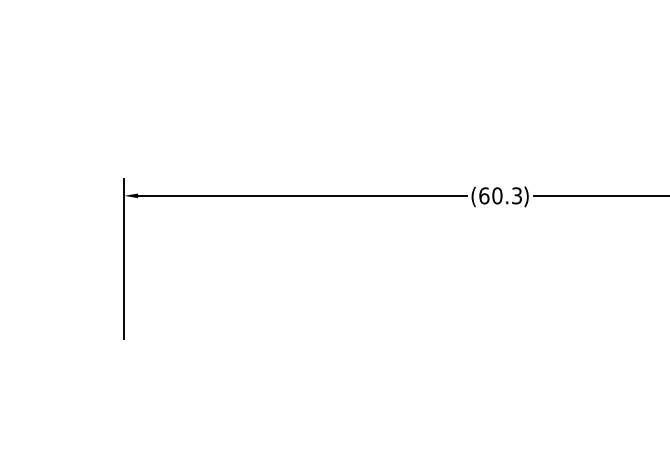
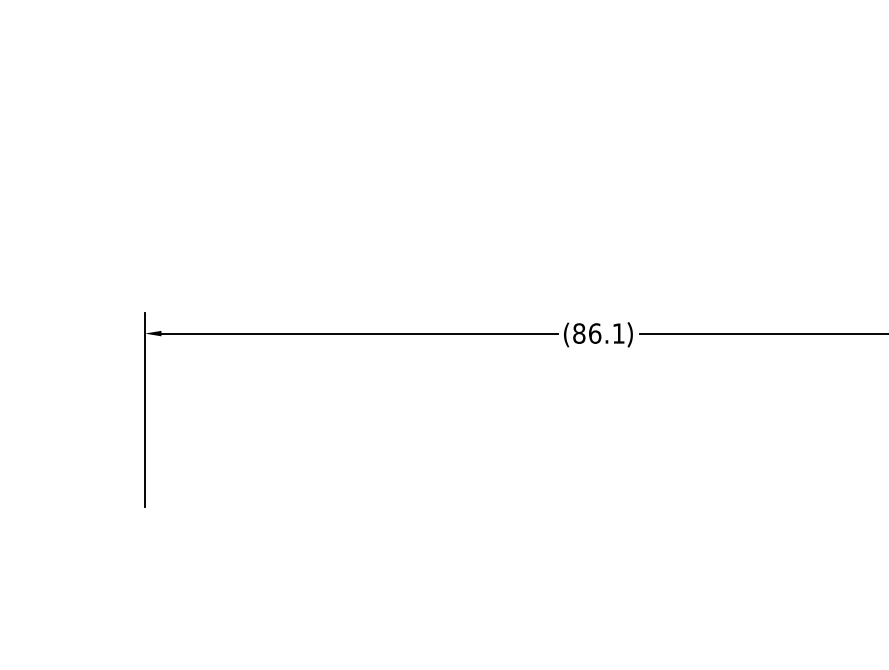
text: (500, 195) -> (598, 333), (60.3 -> (86.1

